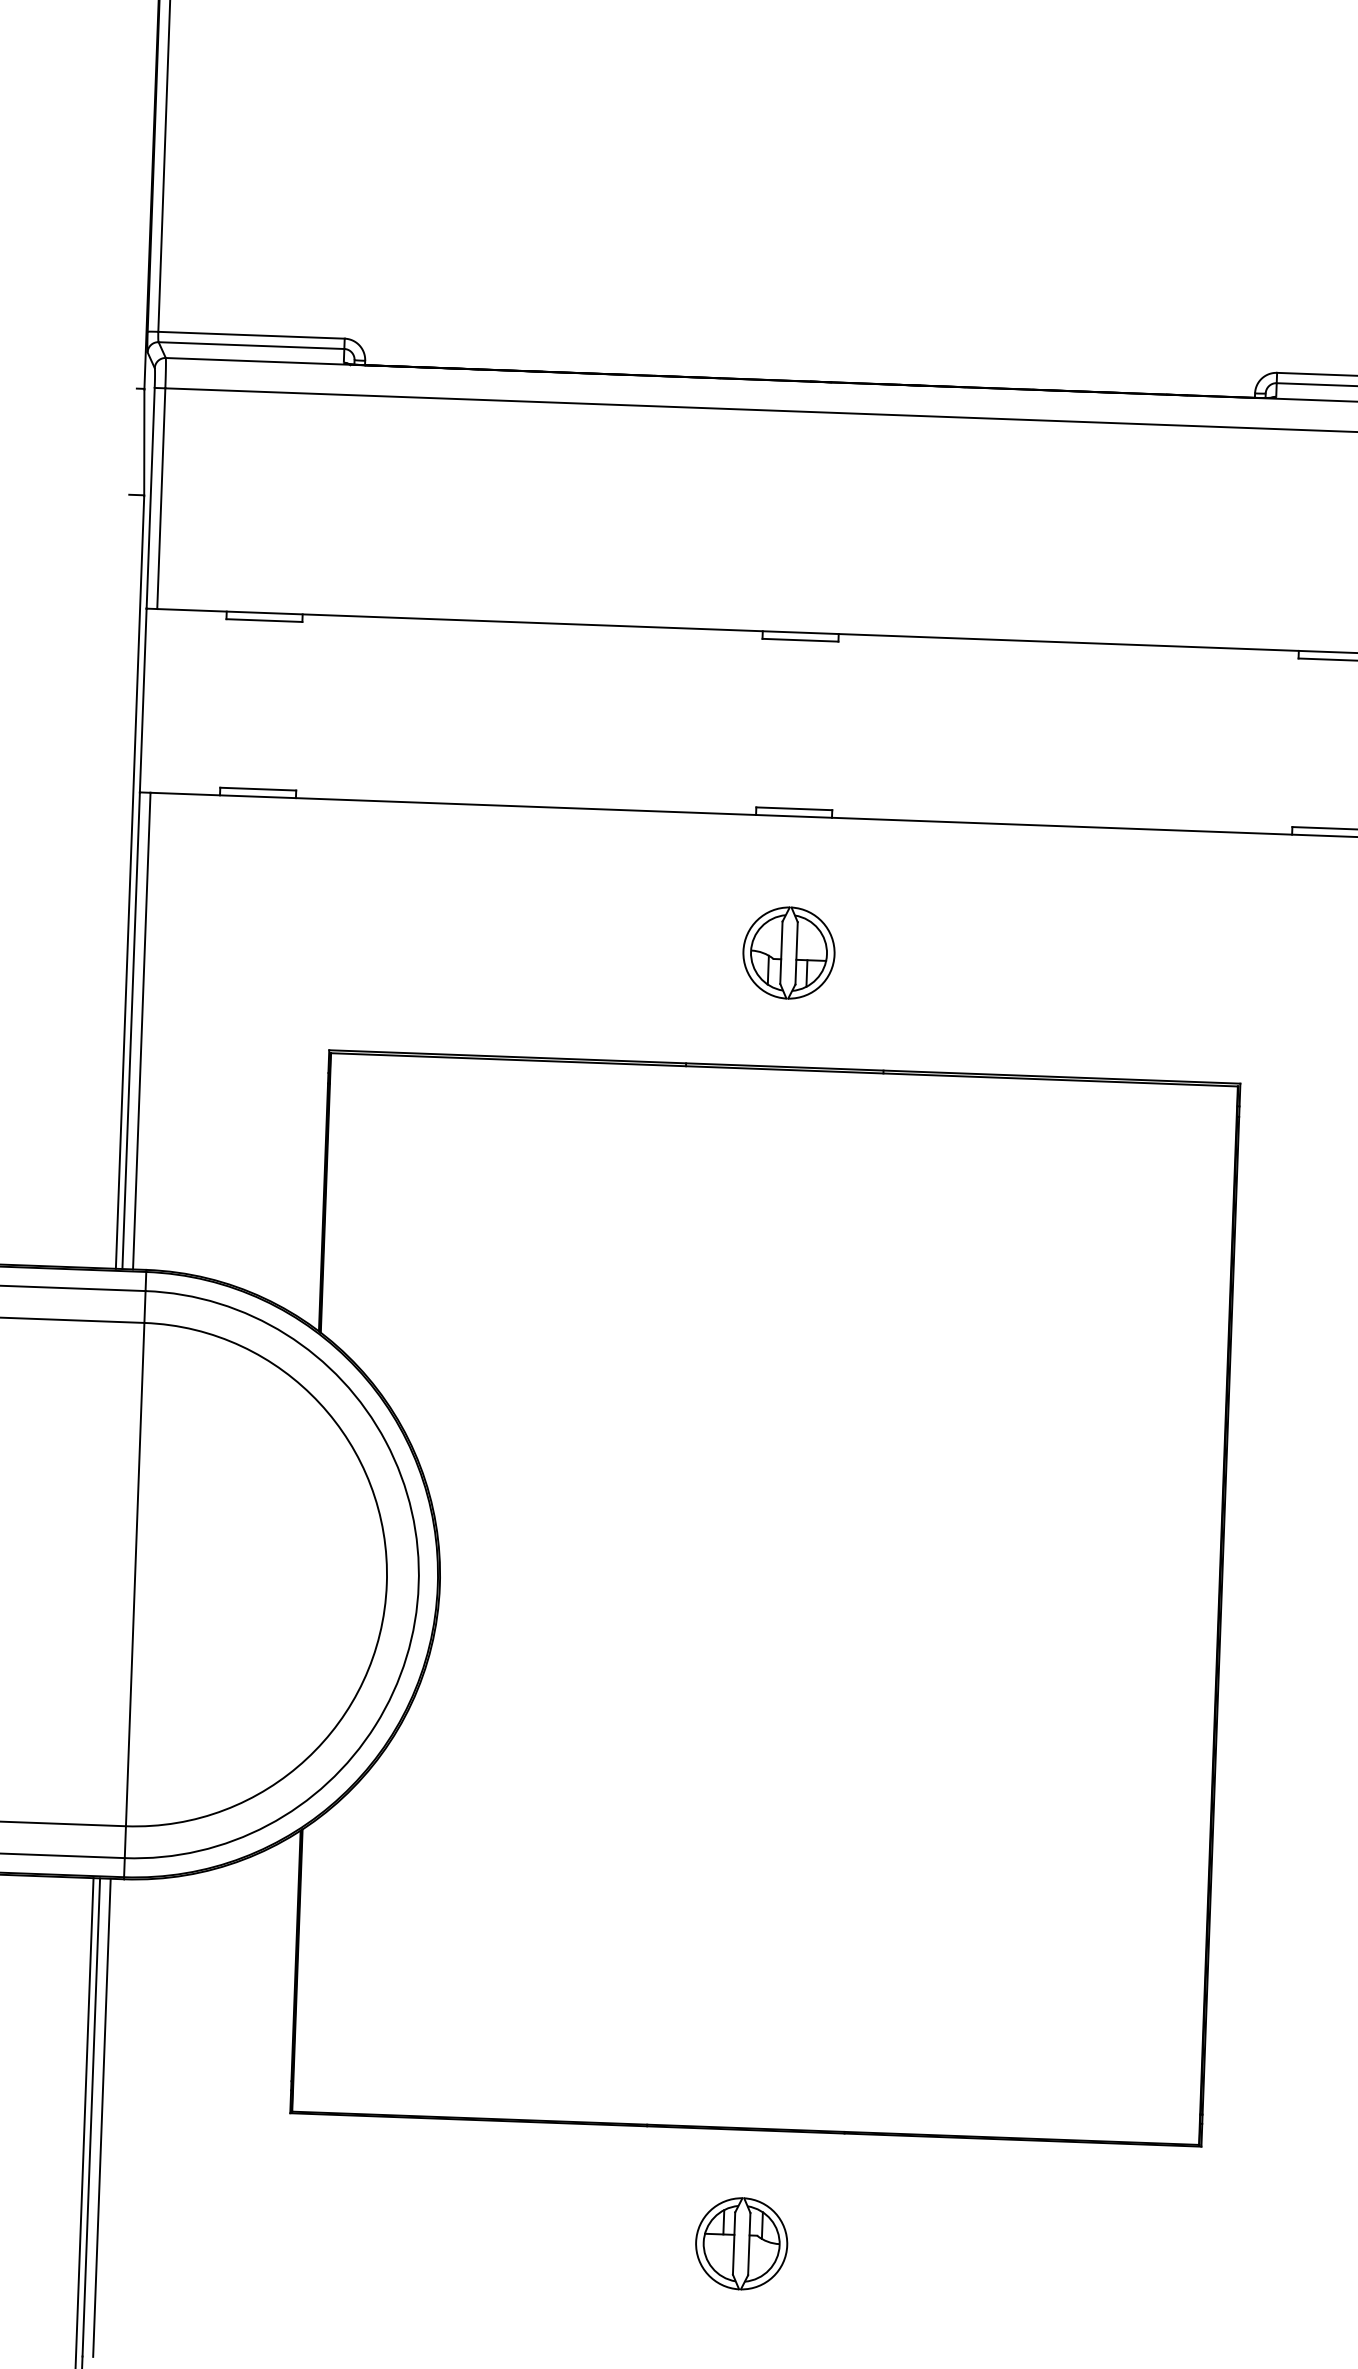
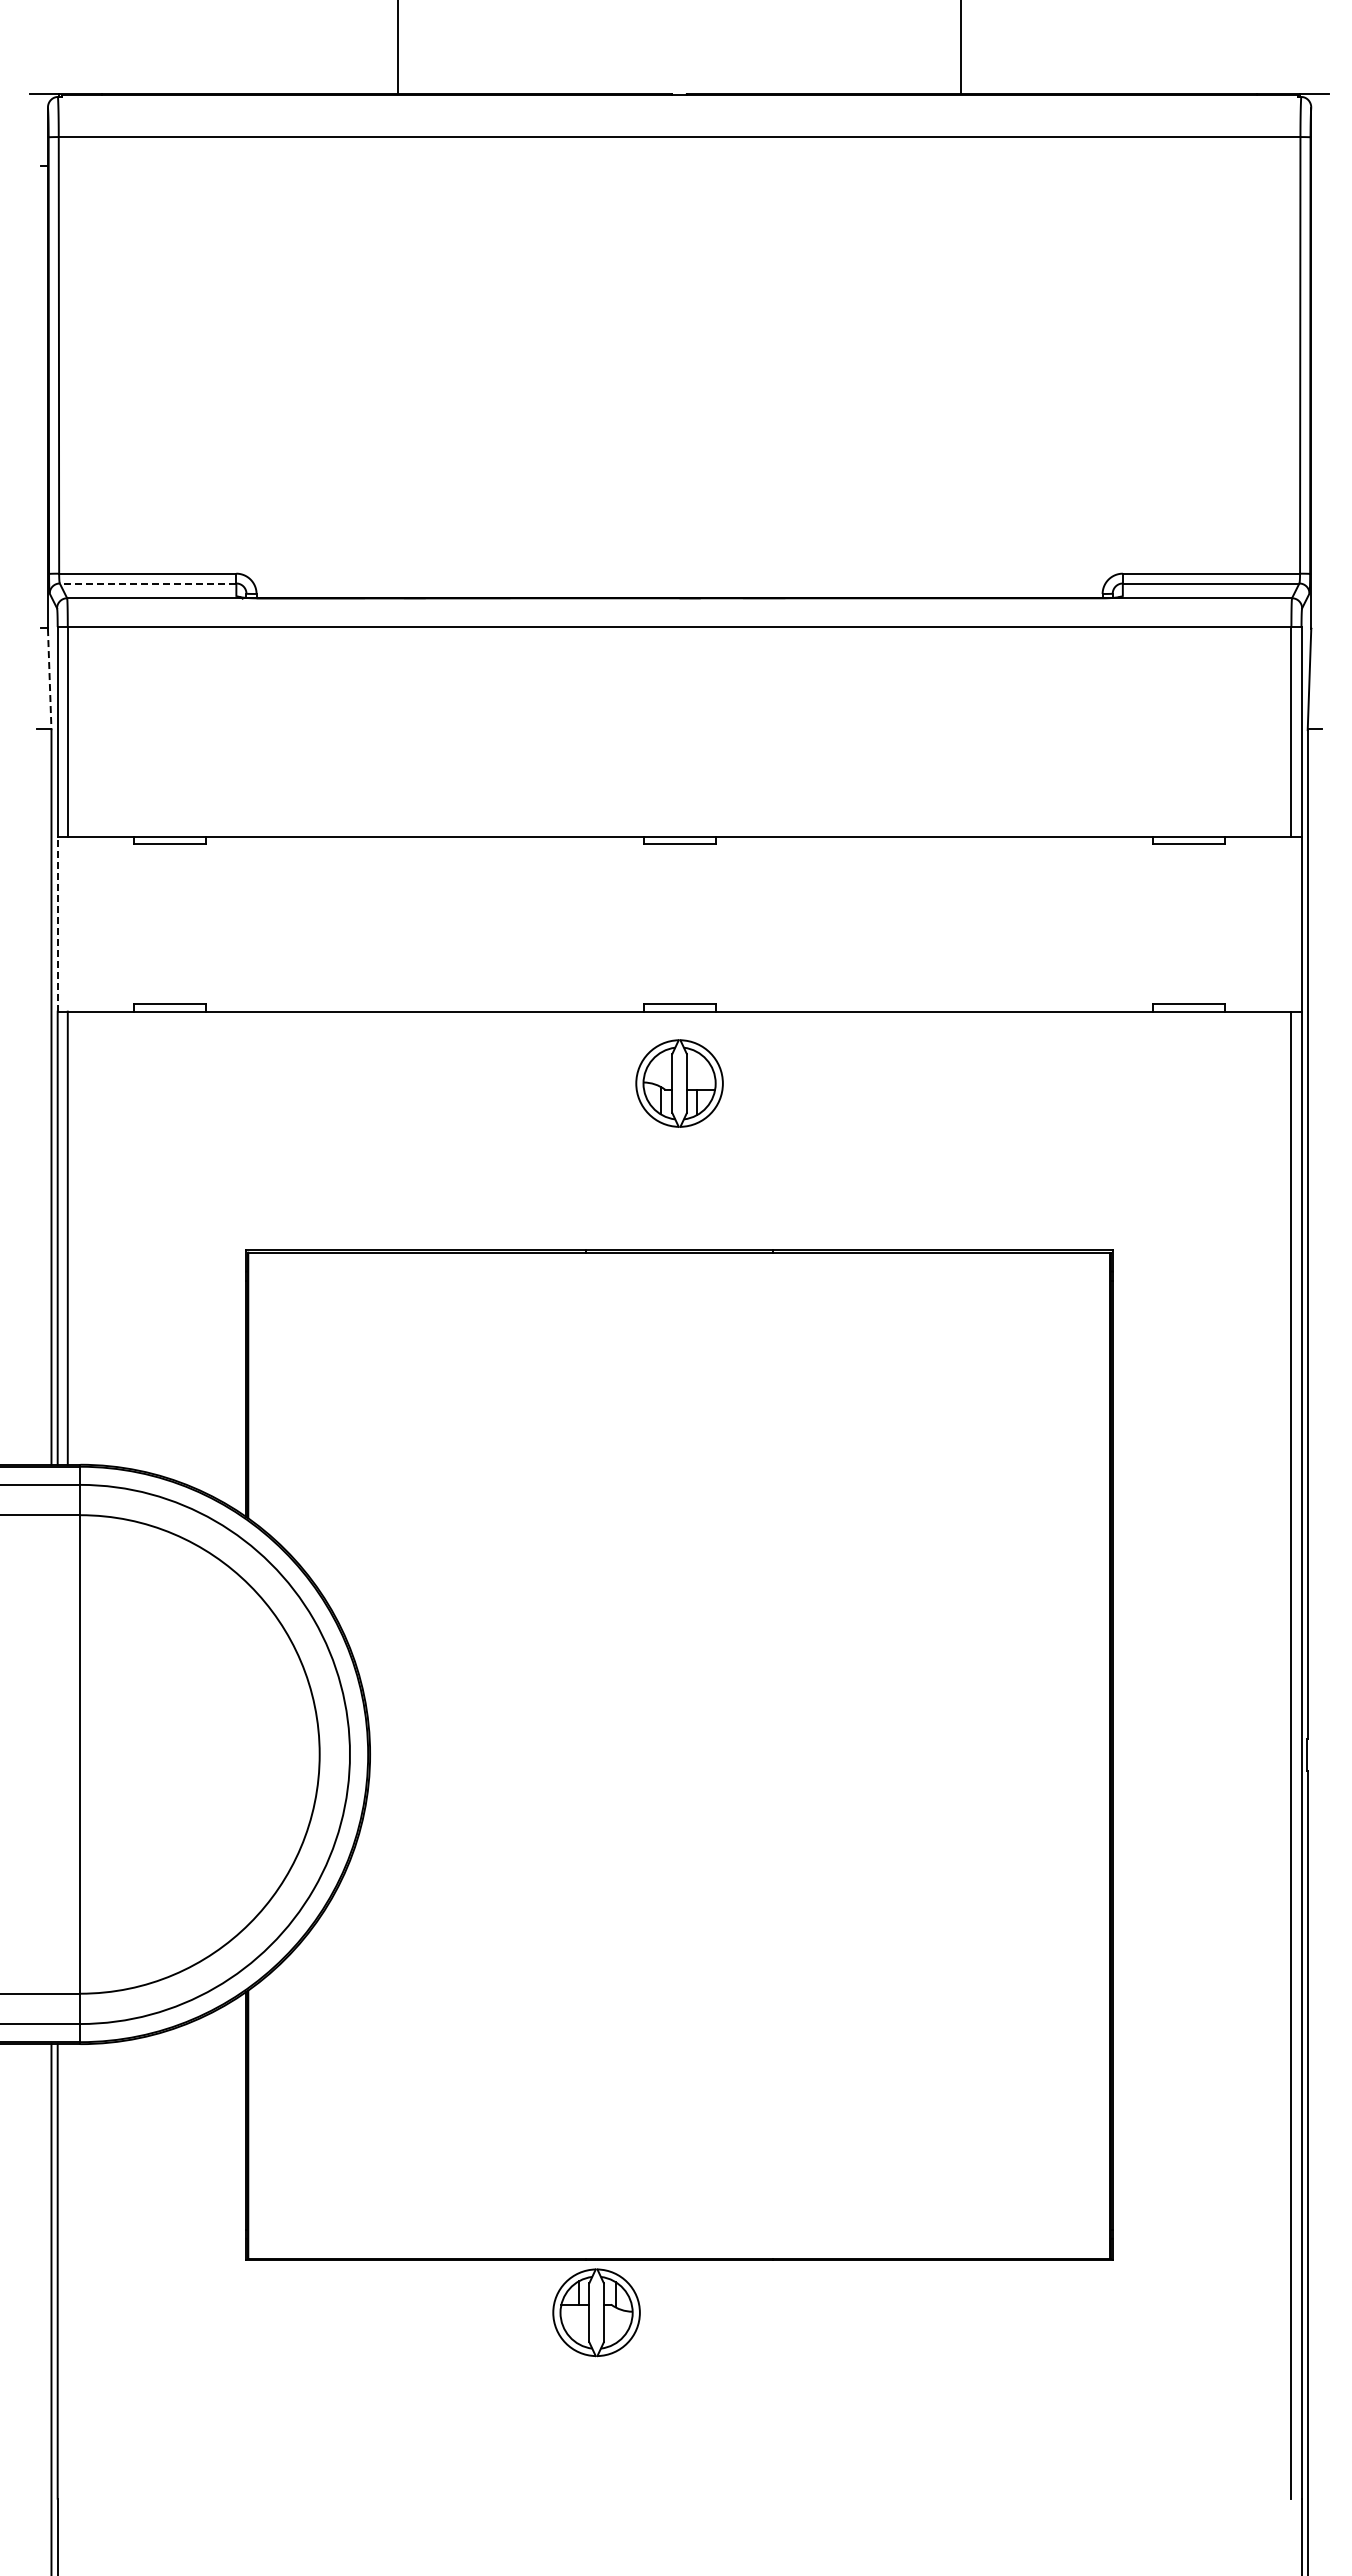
line: (250, 345) -> (147, 583), solid -> dashed
line: (144, 442) -> (49, 679), solid -> dashed
line: (143, 699) -> (57, 923), solid -> dashed
part: (788, 952) -> (679, 1083), moved
line: (101, 2117) -> (67, 2271), removed
part: (741, 2243) -> (596, 2312), moved

